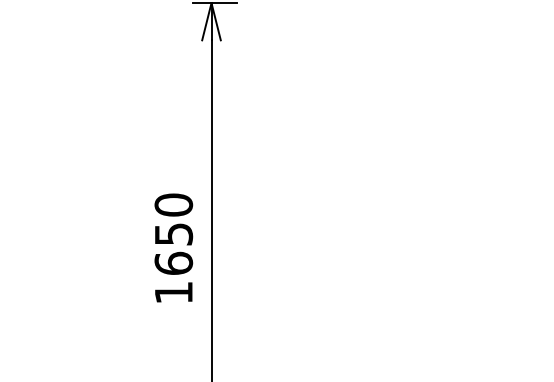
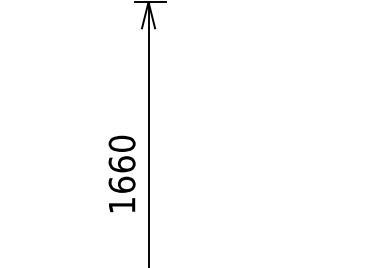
text: (172, 234) -> (121, 164), 1650 -> 1660

